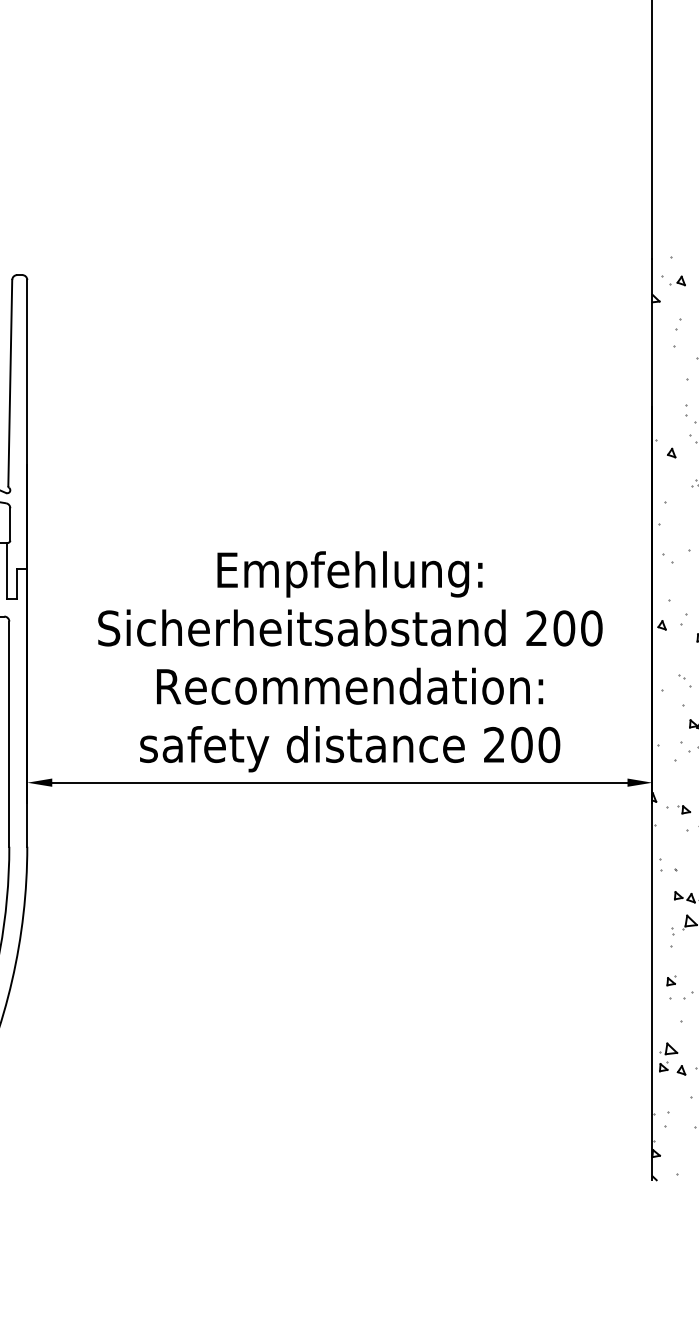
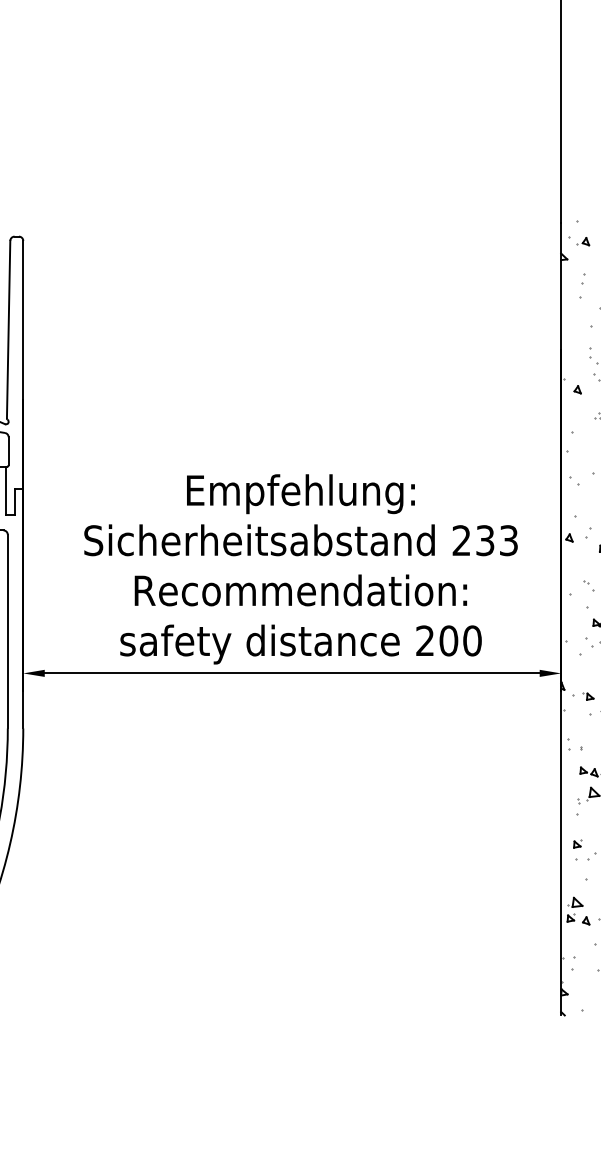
text: (577, 628) -> (496, 540), 200 -> 233

